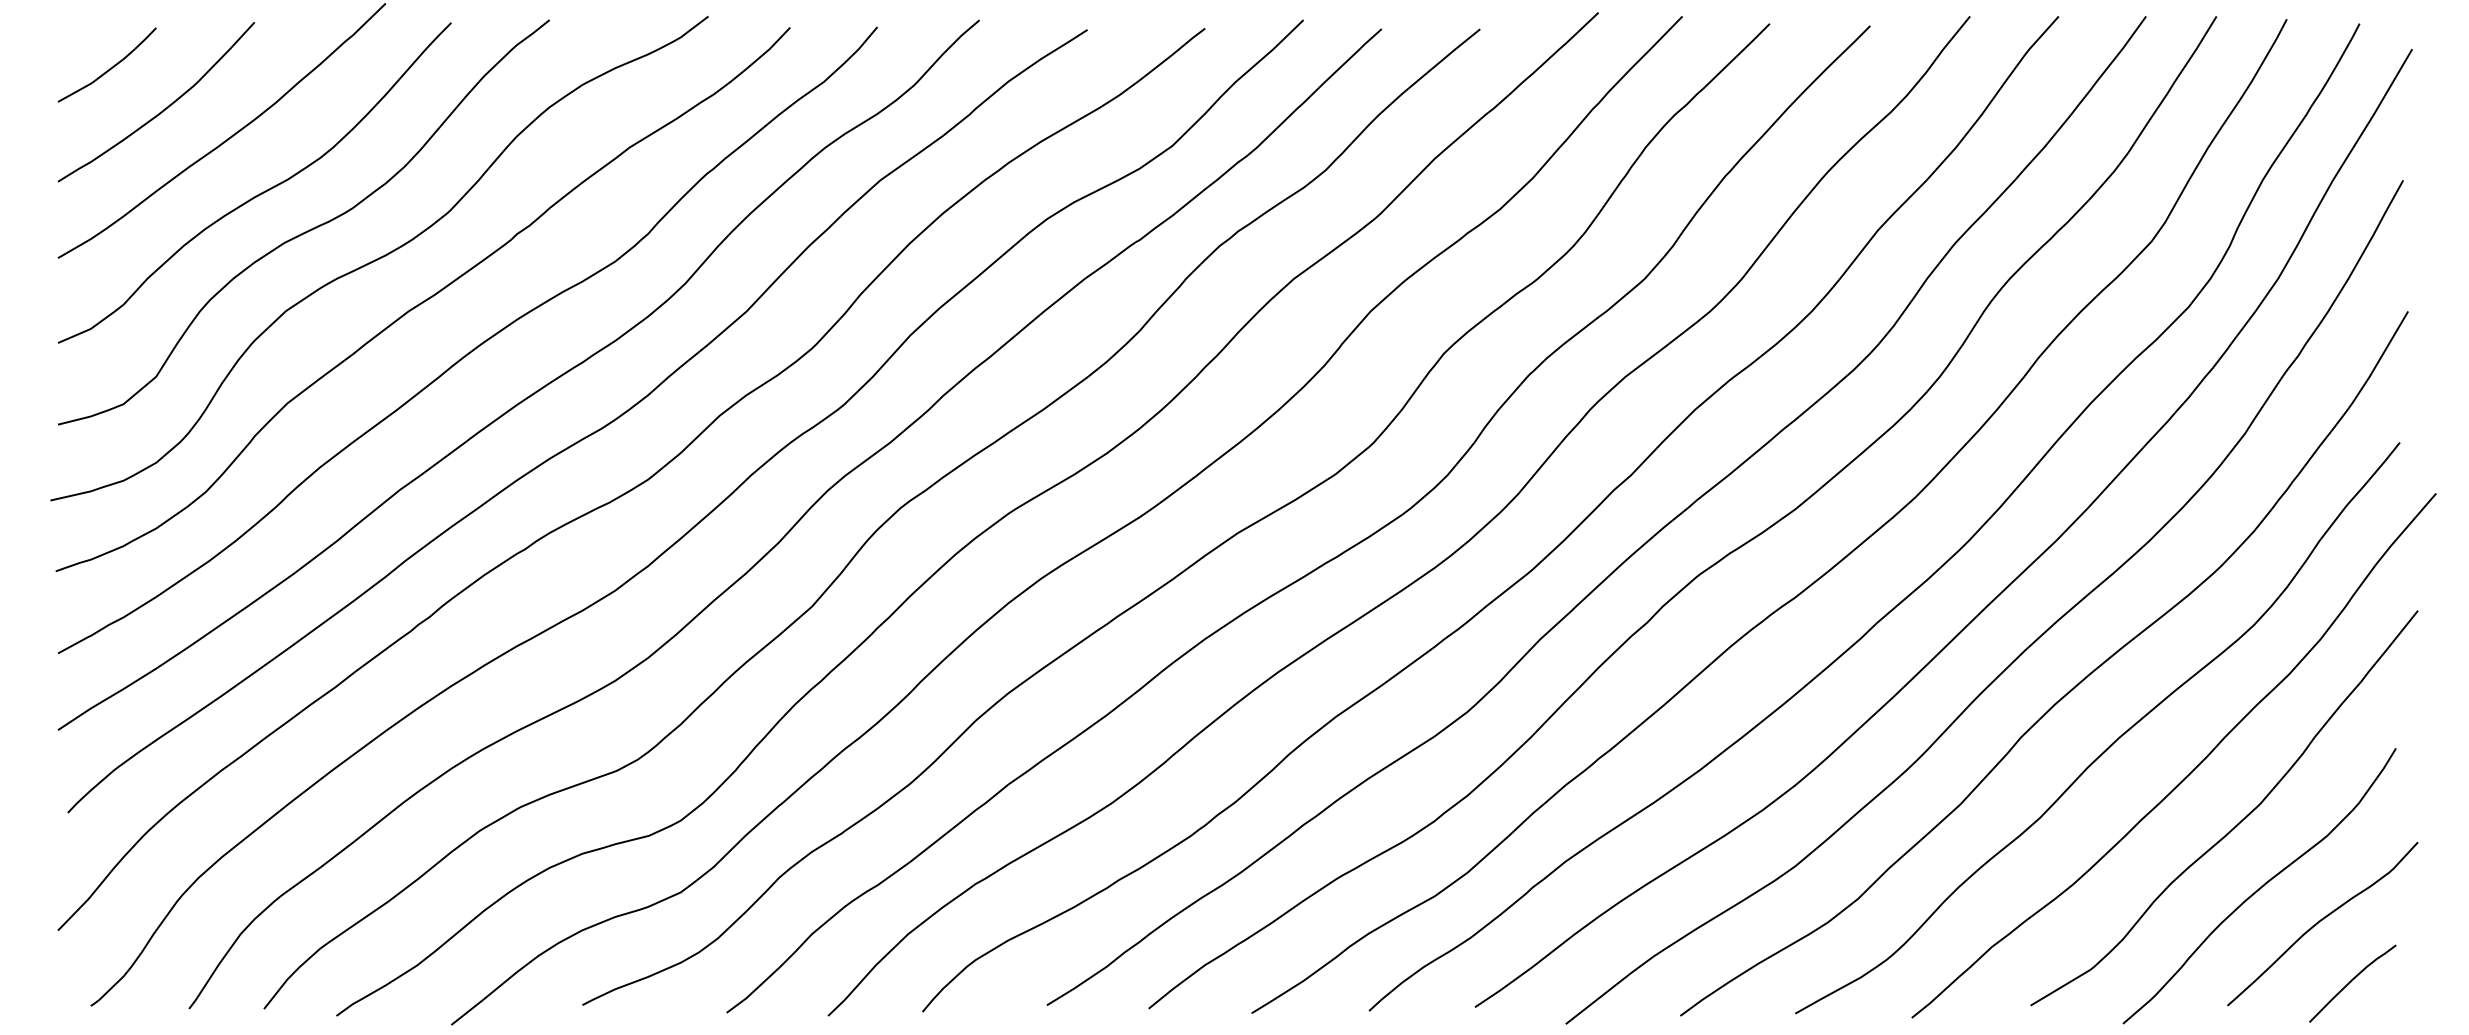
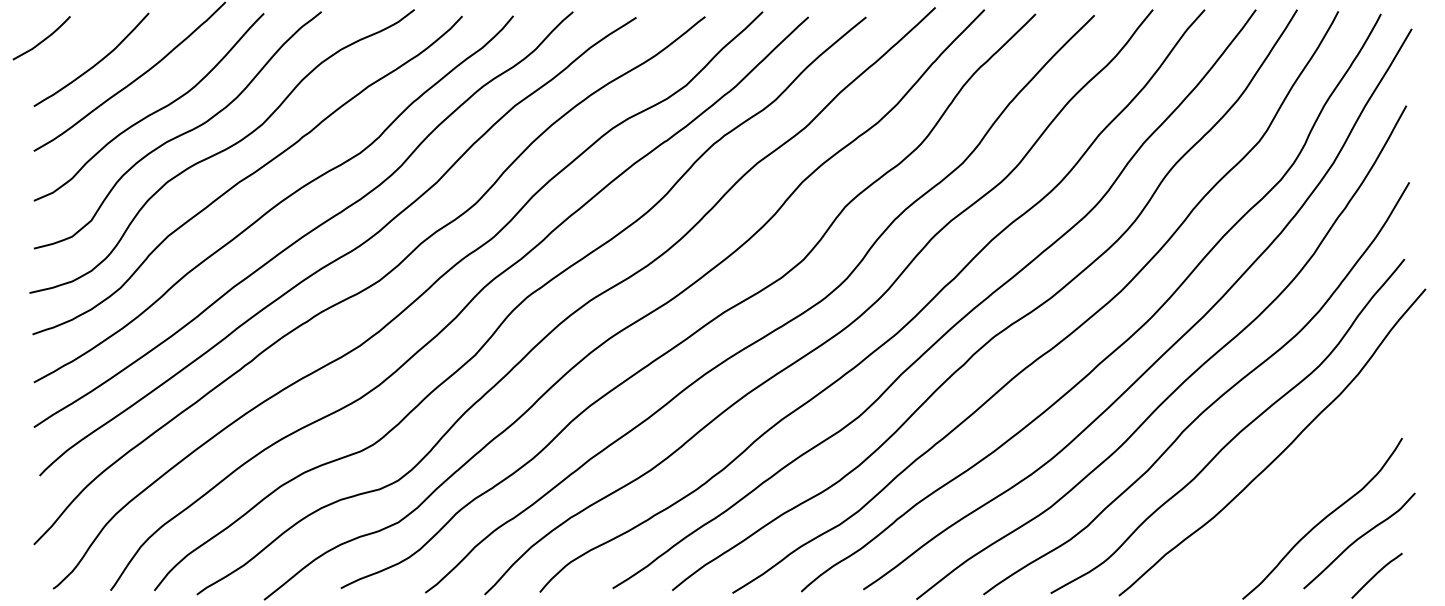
curve: (106, 69) -> (41, 40), moved
curve: (2237, 822) -> (1309, 481), removed

